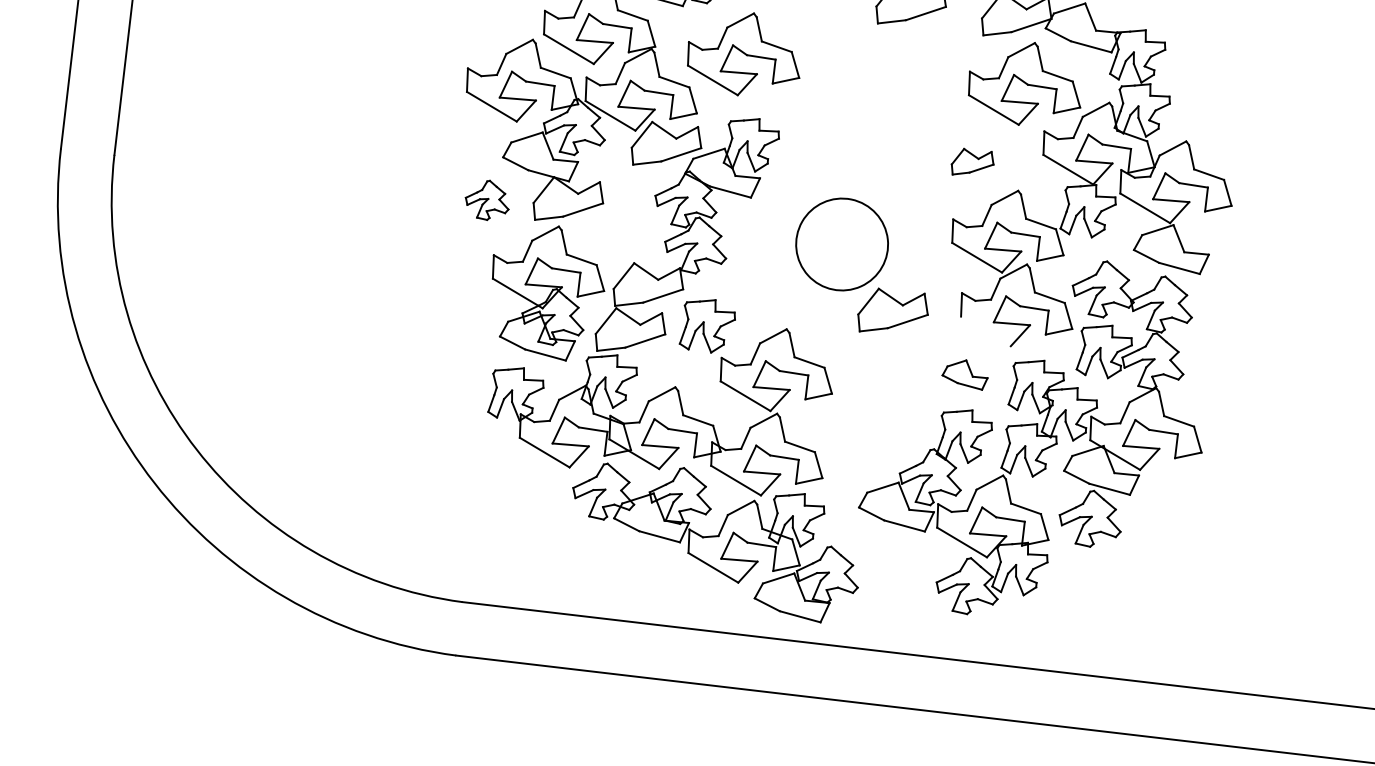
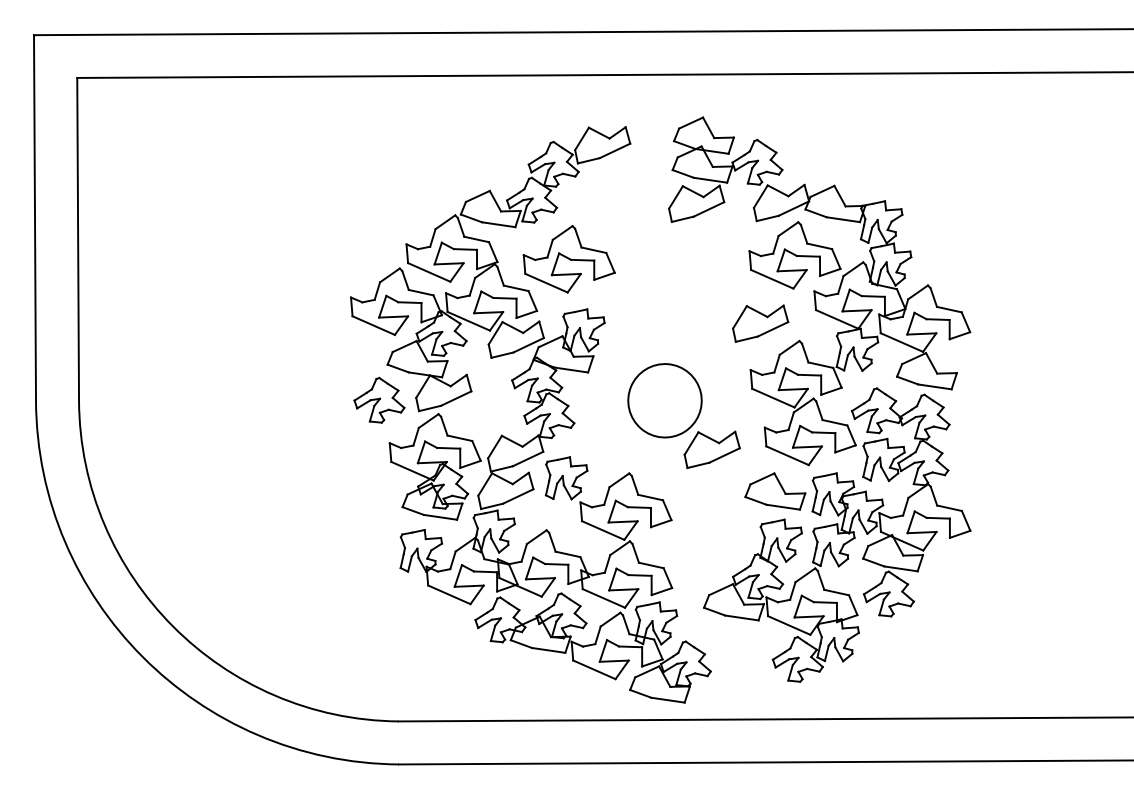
part: (972, 163) -> (760, 323), size x1.67
part: (487, 199) -> (379, 399), size x1.43
line: (985, 331) -> (787, 455), added
part: (965, 374) -> (775, 491), size x1.67

